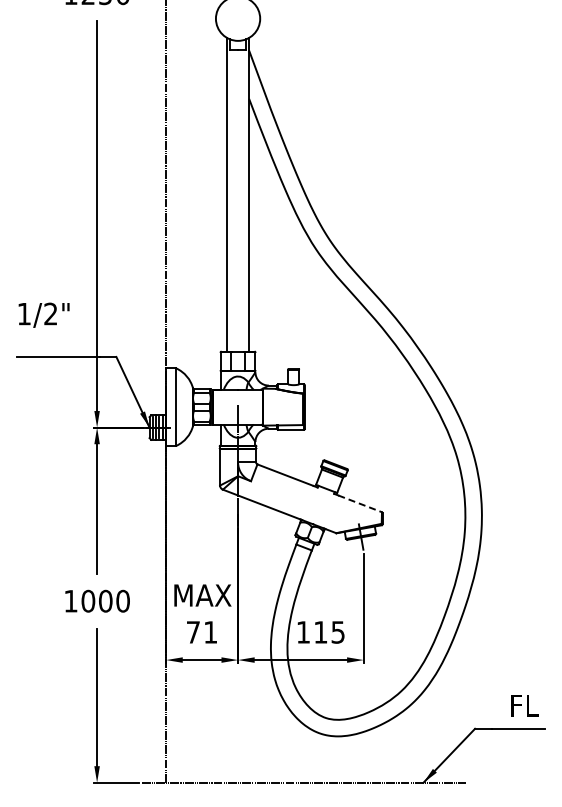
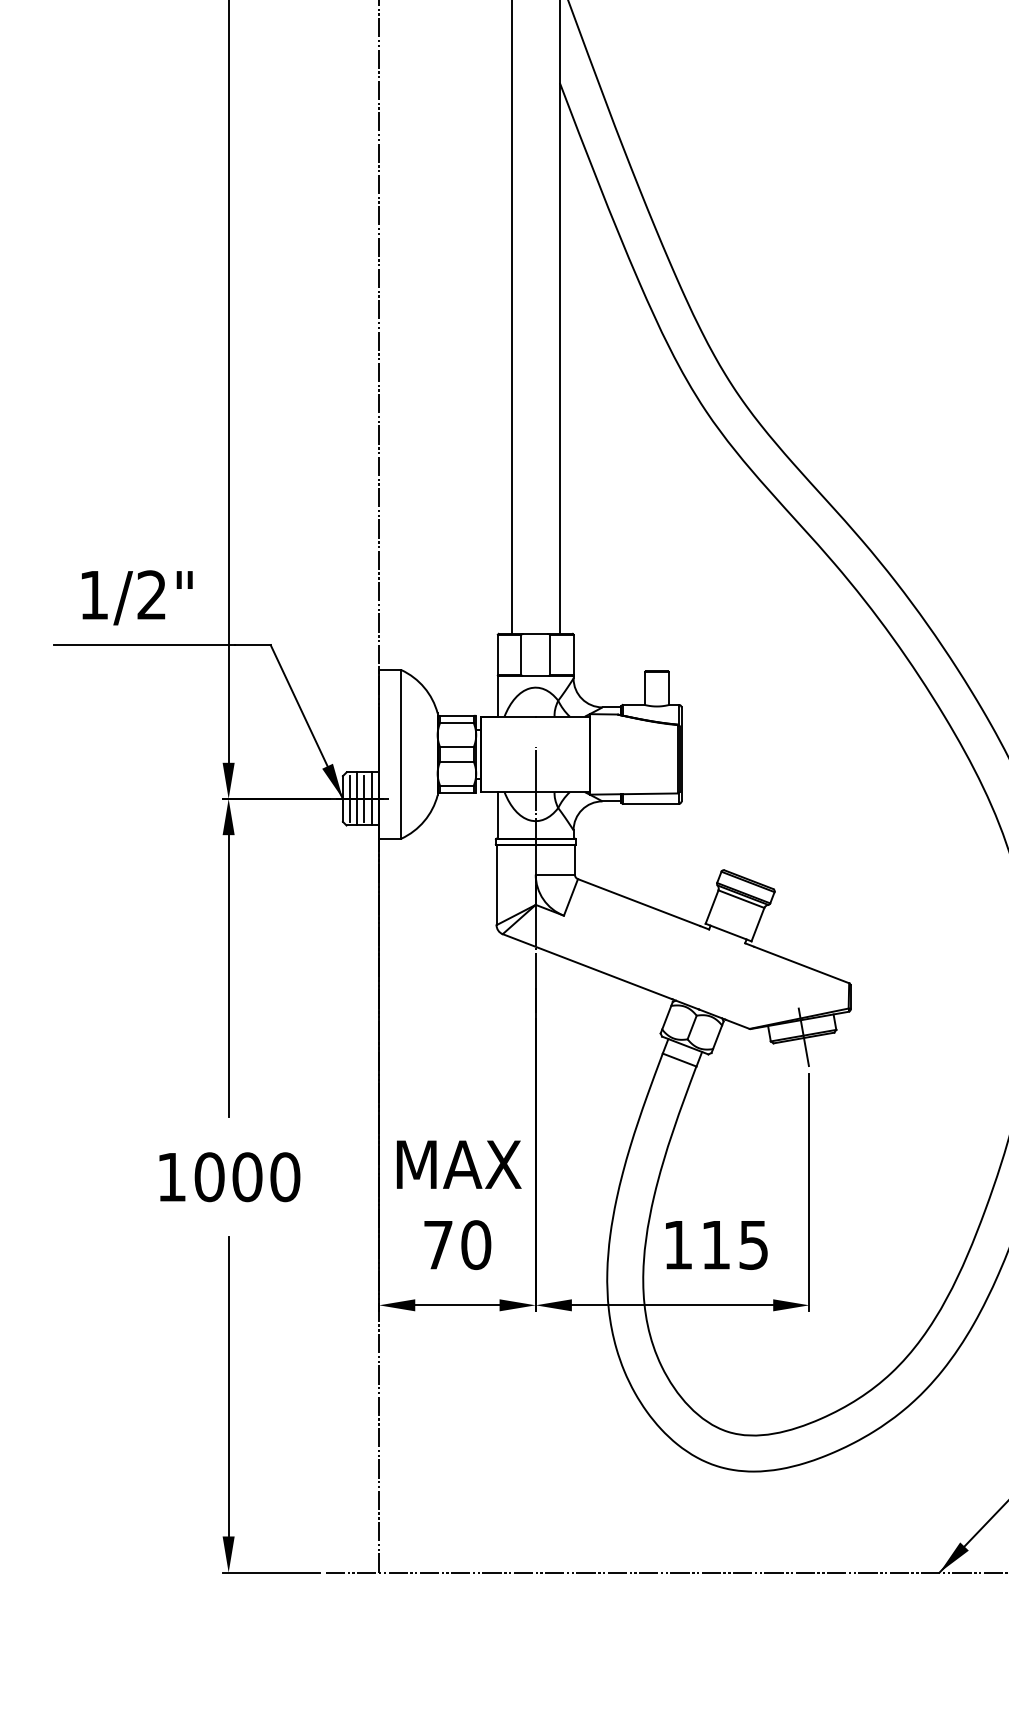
text: (43, 314) -> (135, 596), moved
line: (360, 504) -> (802, 966), dashed -> solid
text: (210, 632) -> (475, 1245), 71 -> 70

